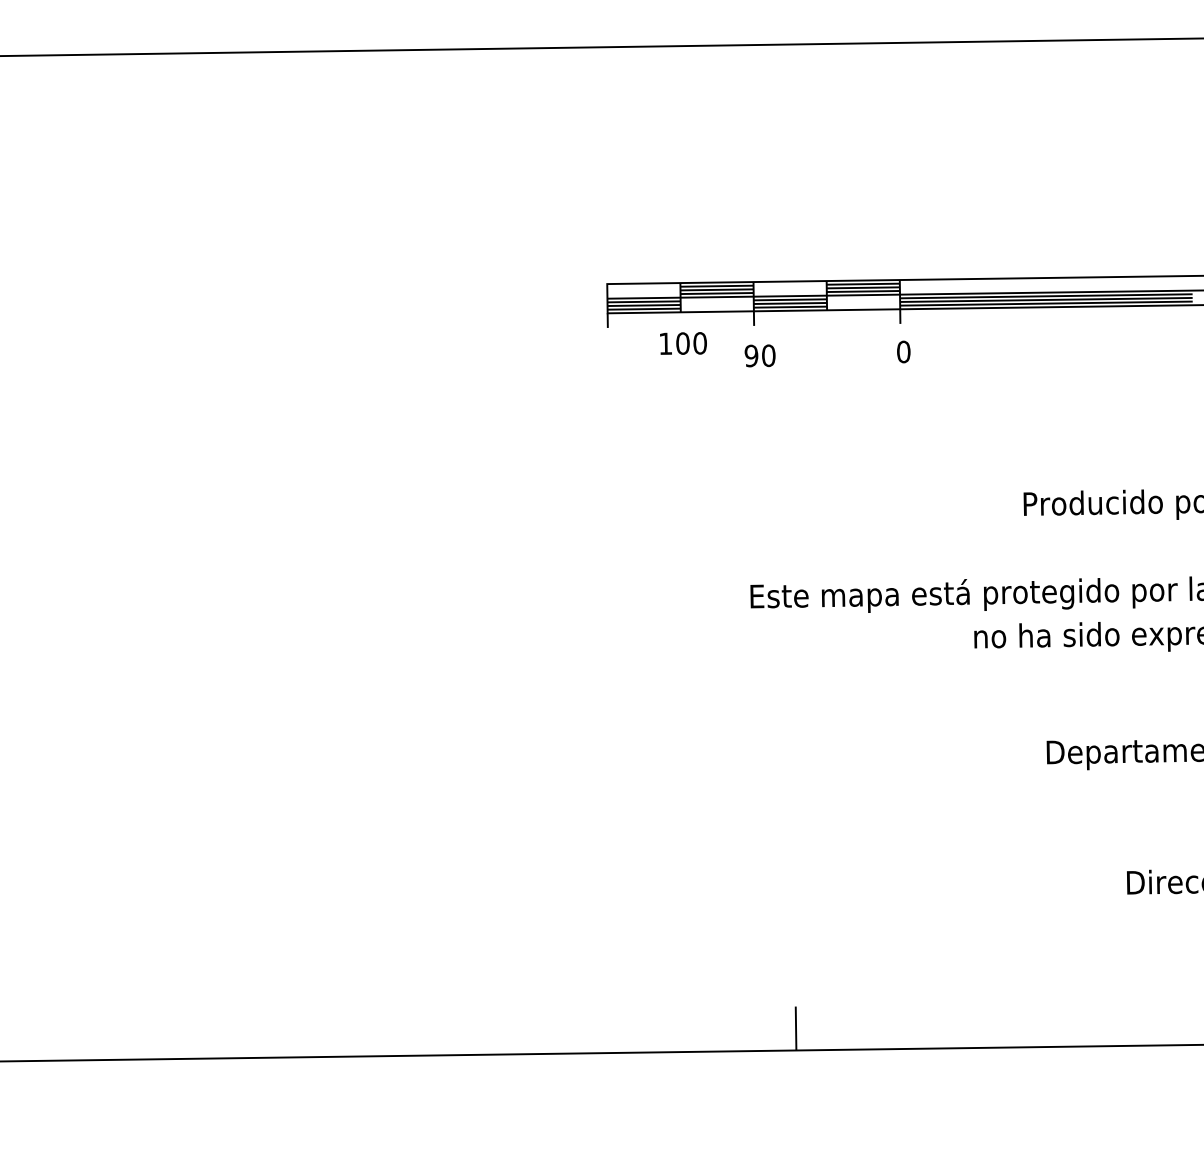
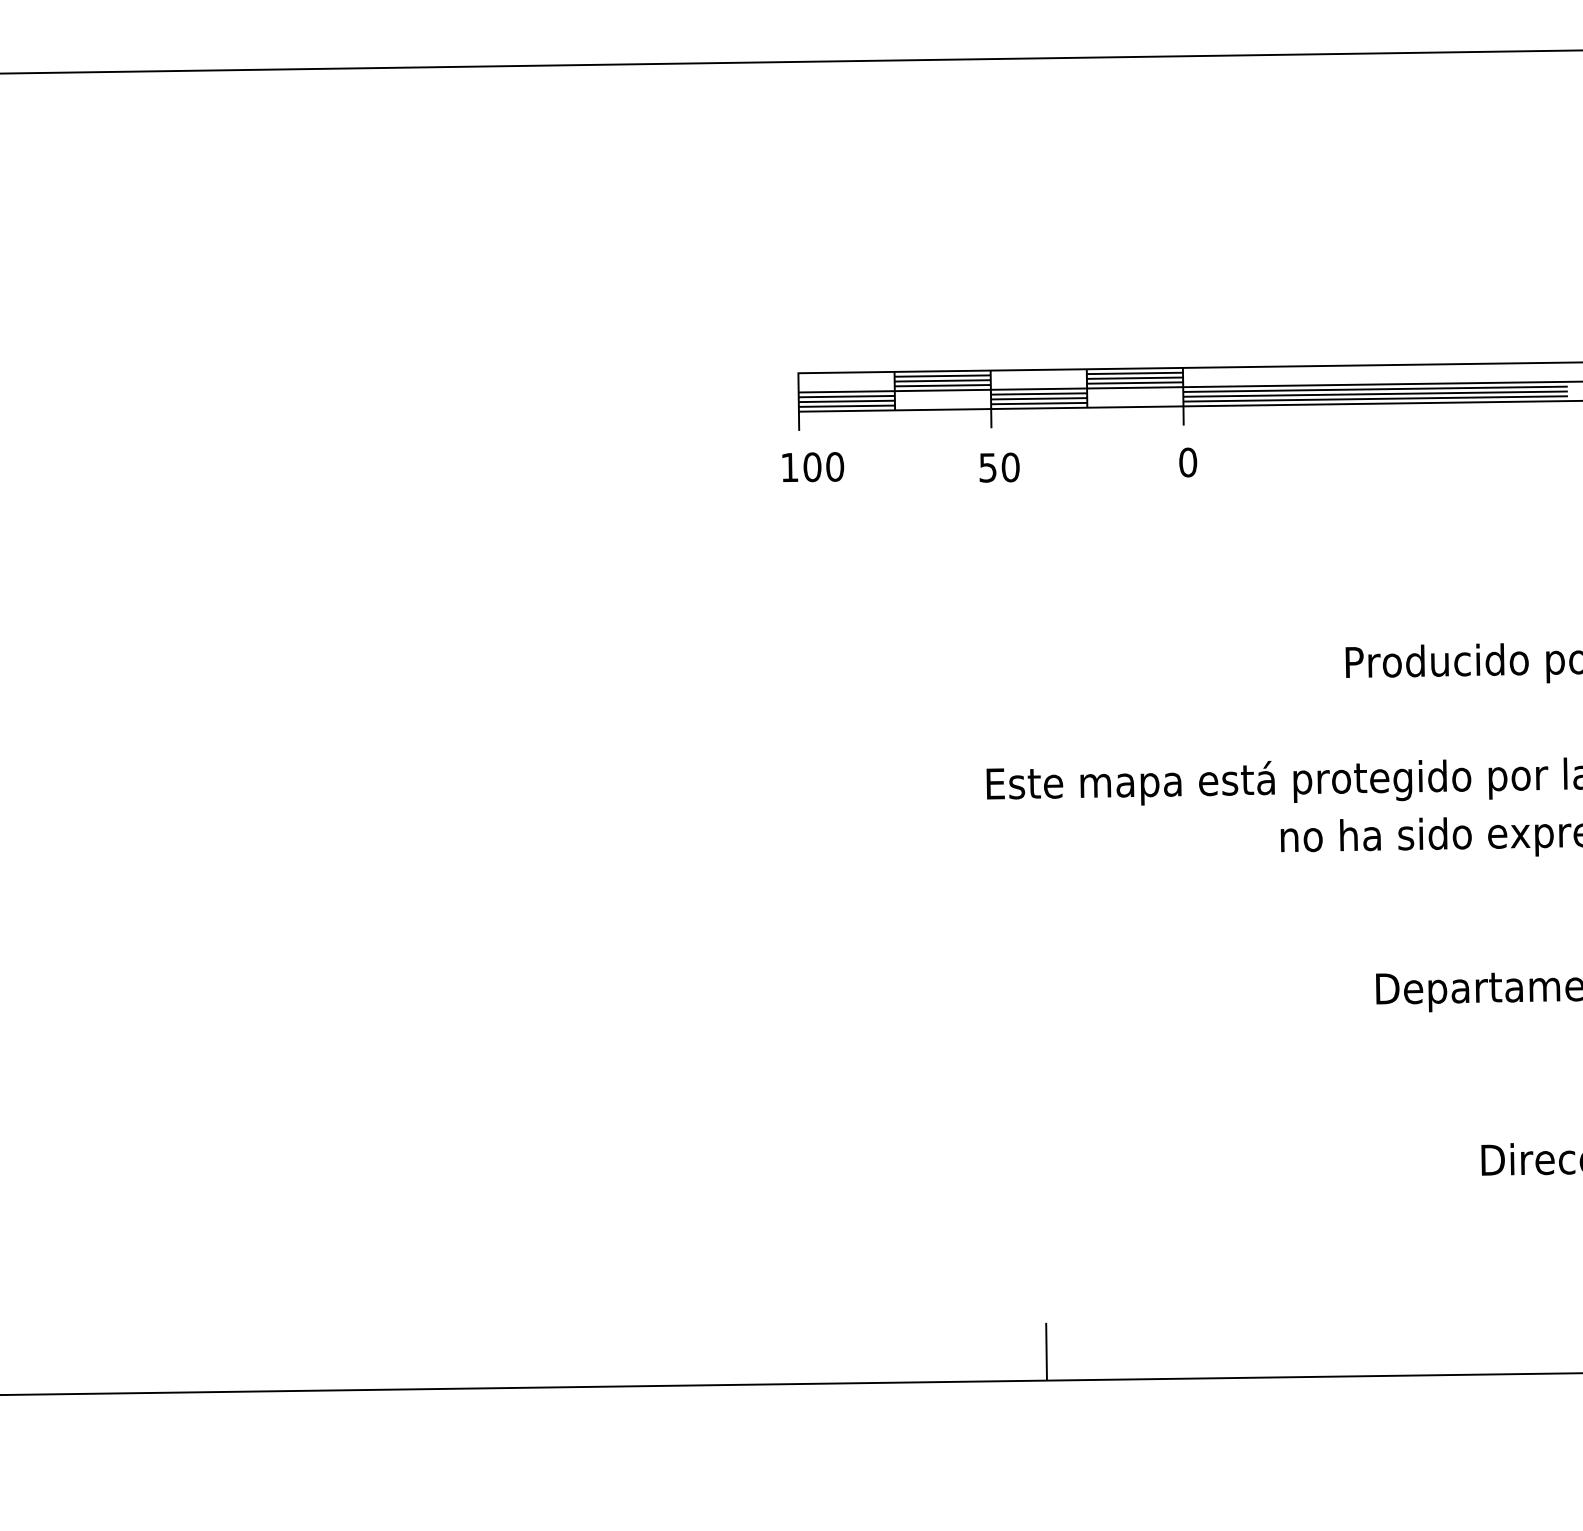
text: (683, 343) -> (813, 467), moved
text: (751, 355) -> (988, 467), 90 -> 50

